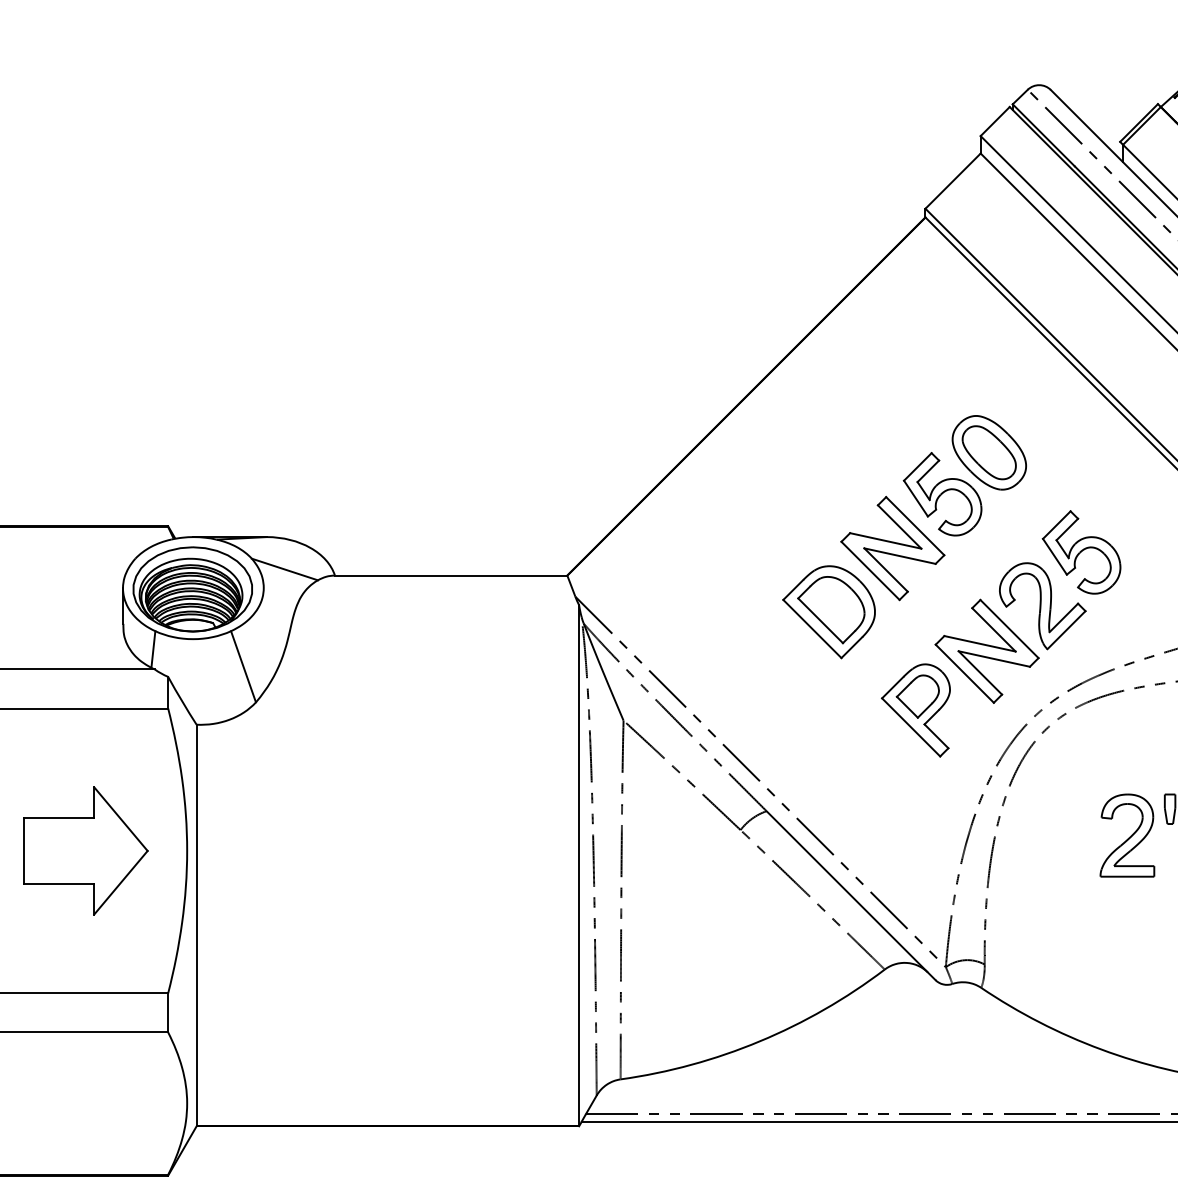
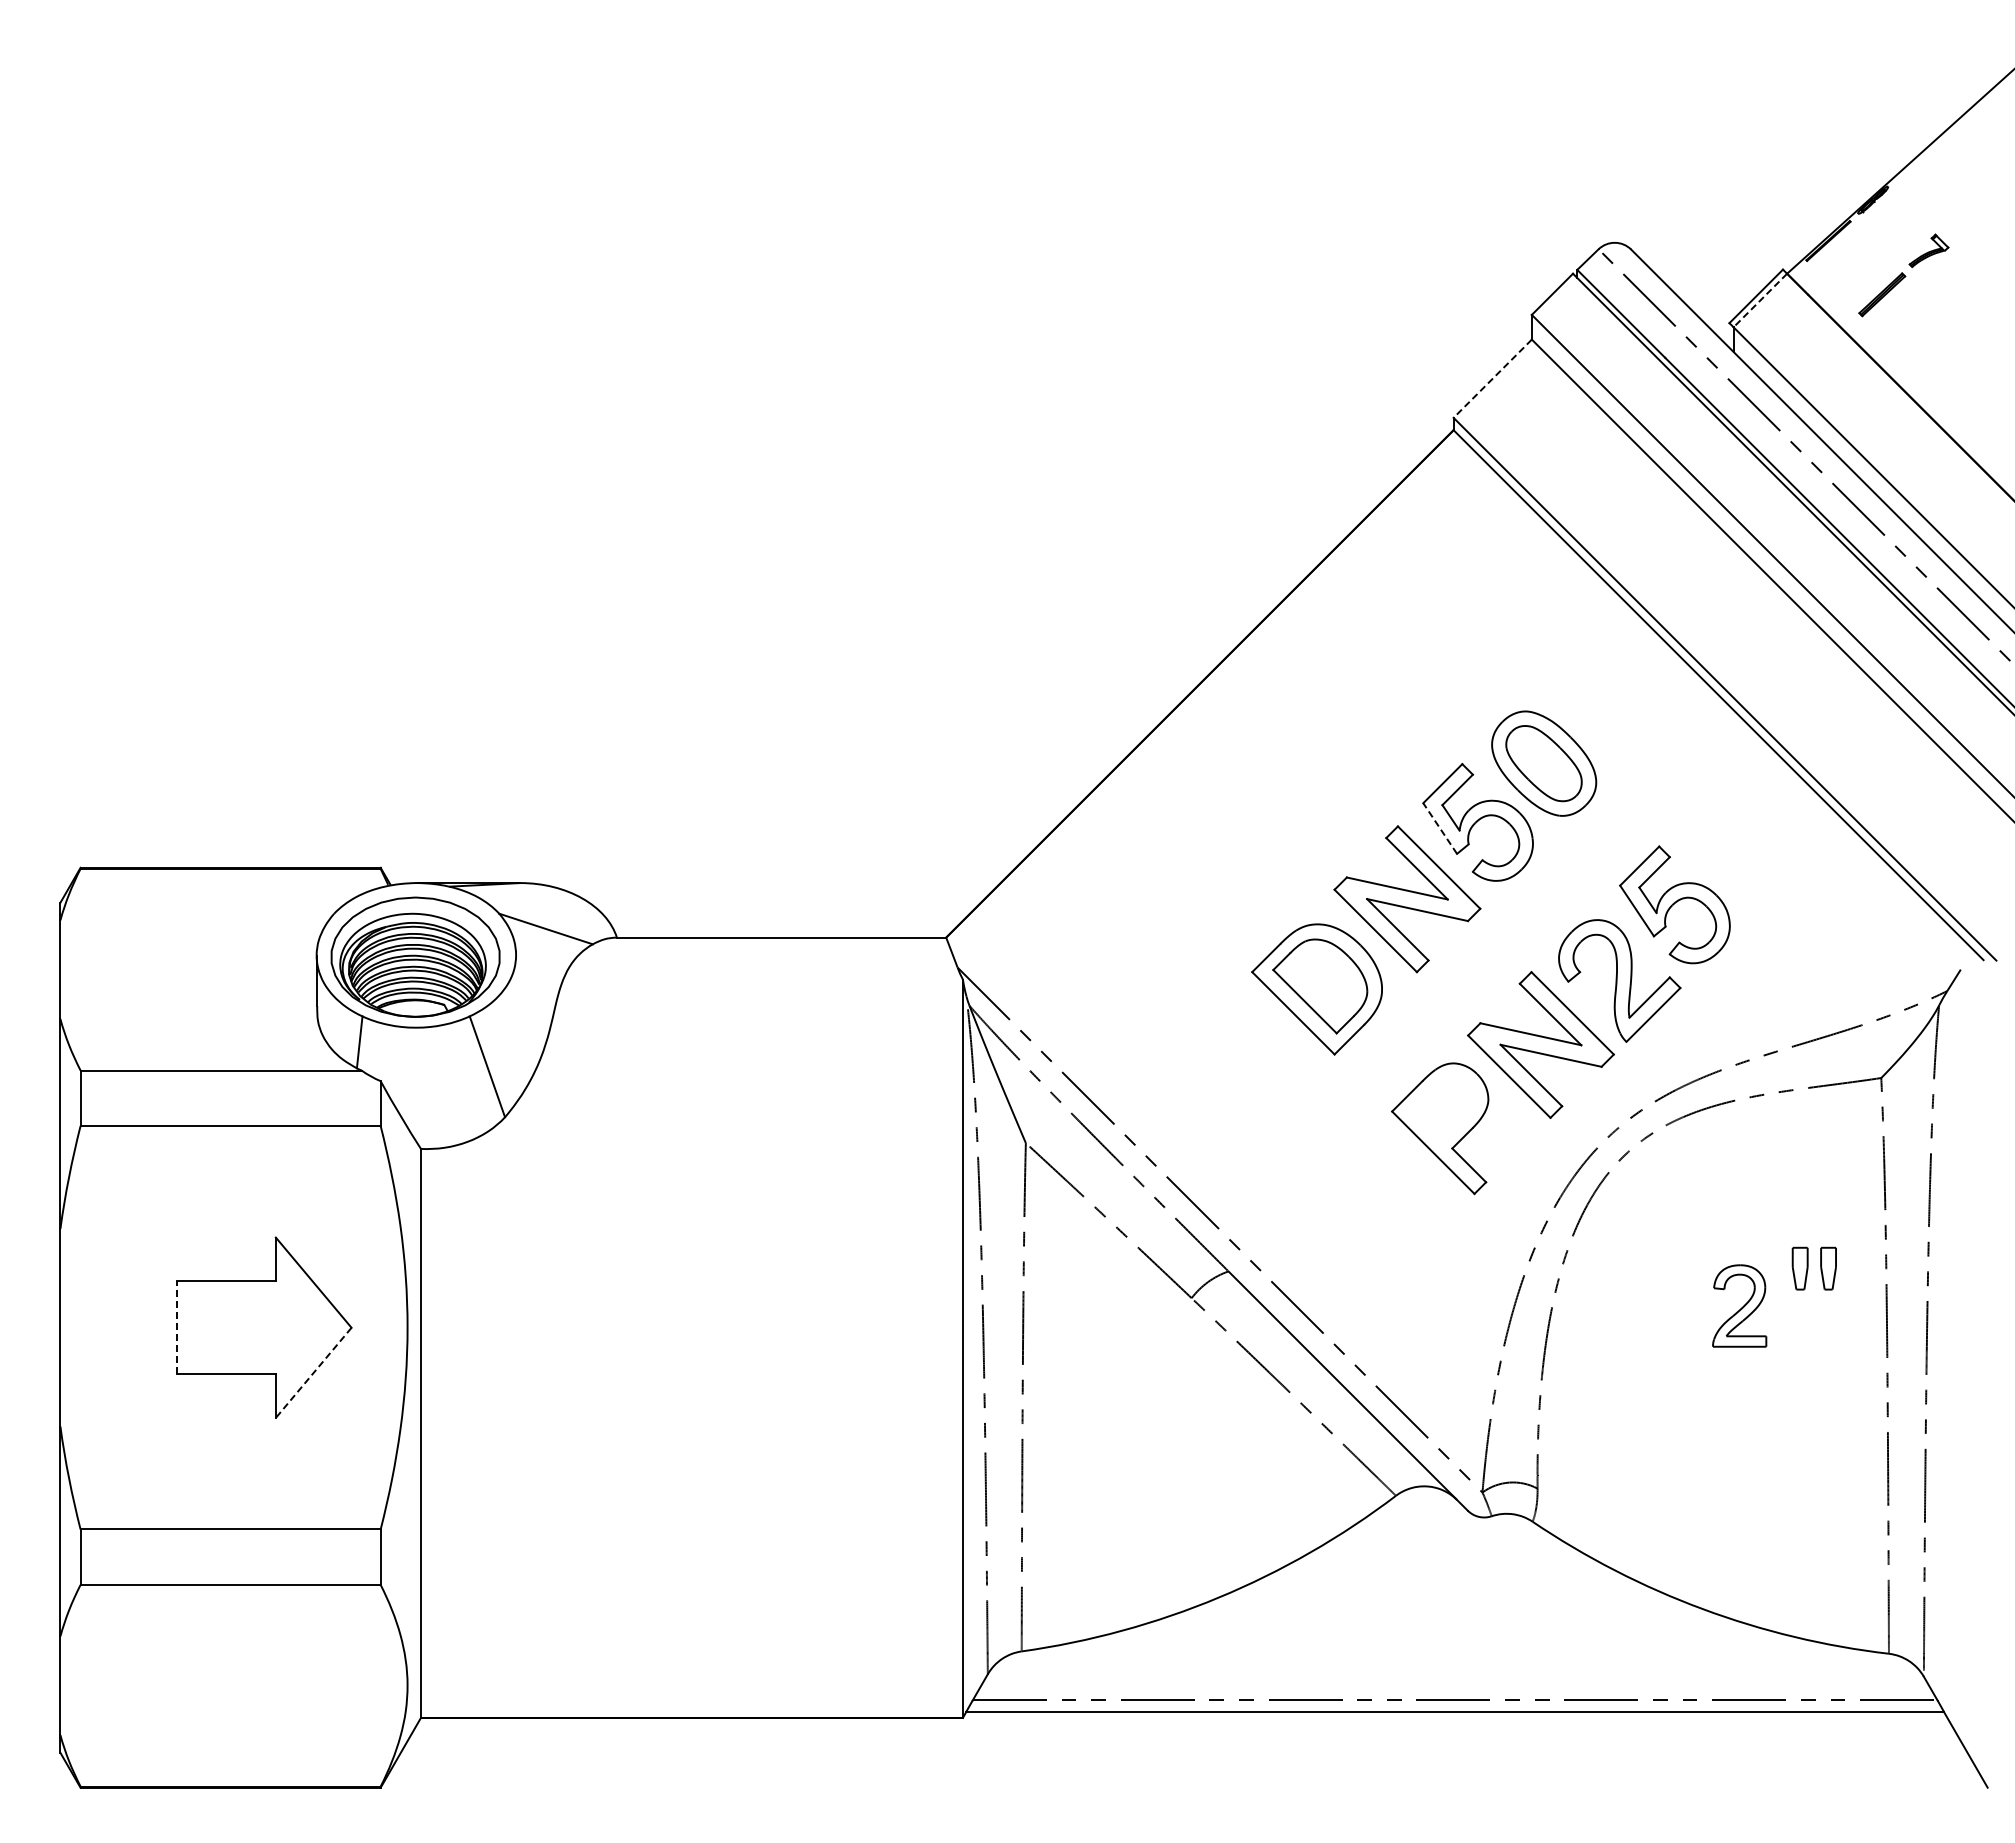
line: (1142, 125) -> (1760, 300), solid -> dashed
line: (952, 181) -> (1492, 379), solid -> dashed
line: (915, 498) -> (1439, 828), solid -> dashed
part: (917, 696) -> (1442, 1109), removed
part: (1127, 835) -> (1739, 1305), size x0.7
line: (24, 850) -> (176, 1327), solid -> dashed
line: (120, 882) -> (313, 1372), solid -> dashed

